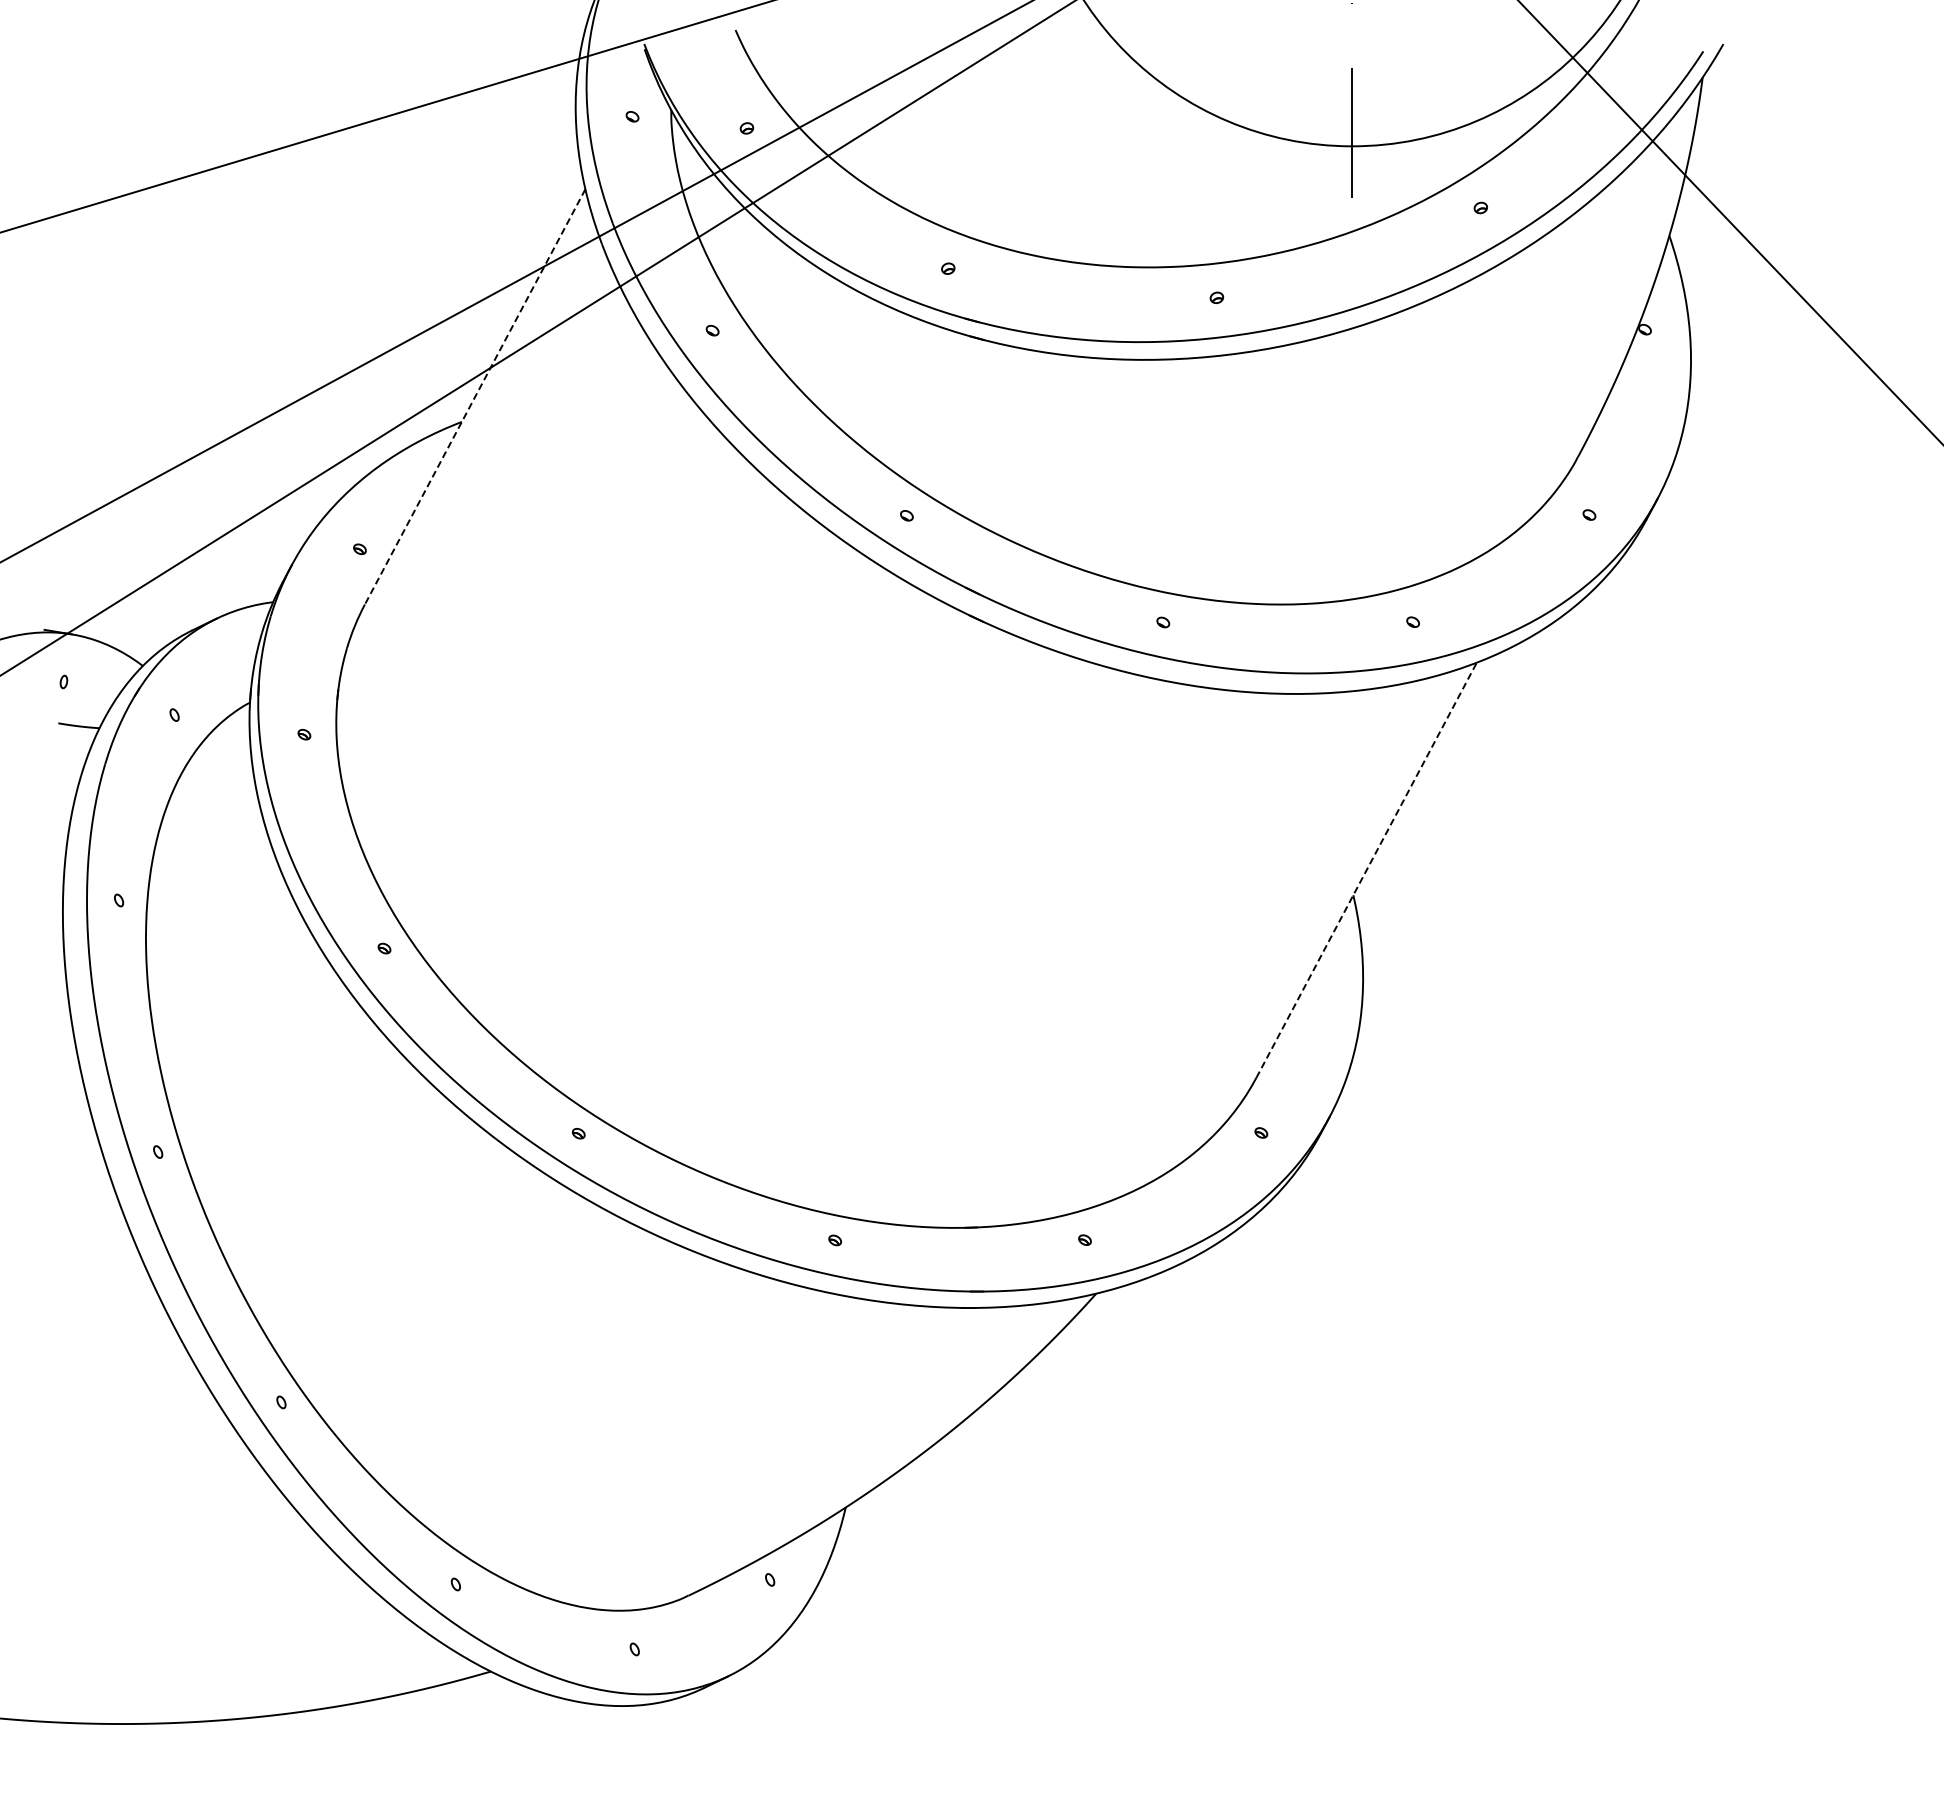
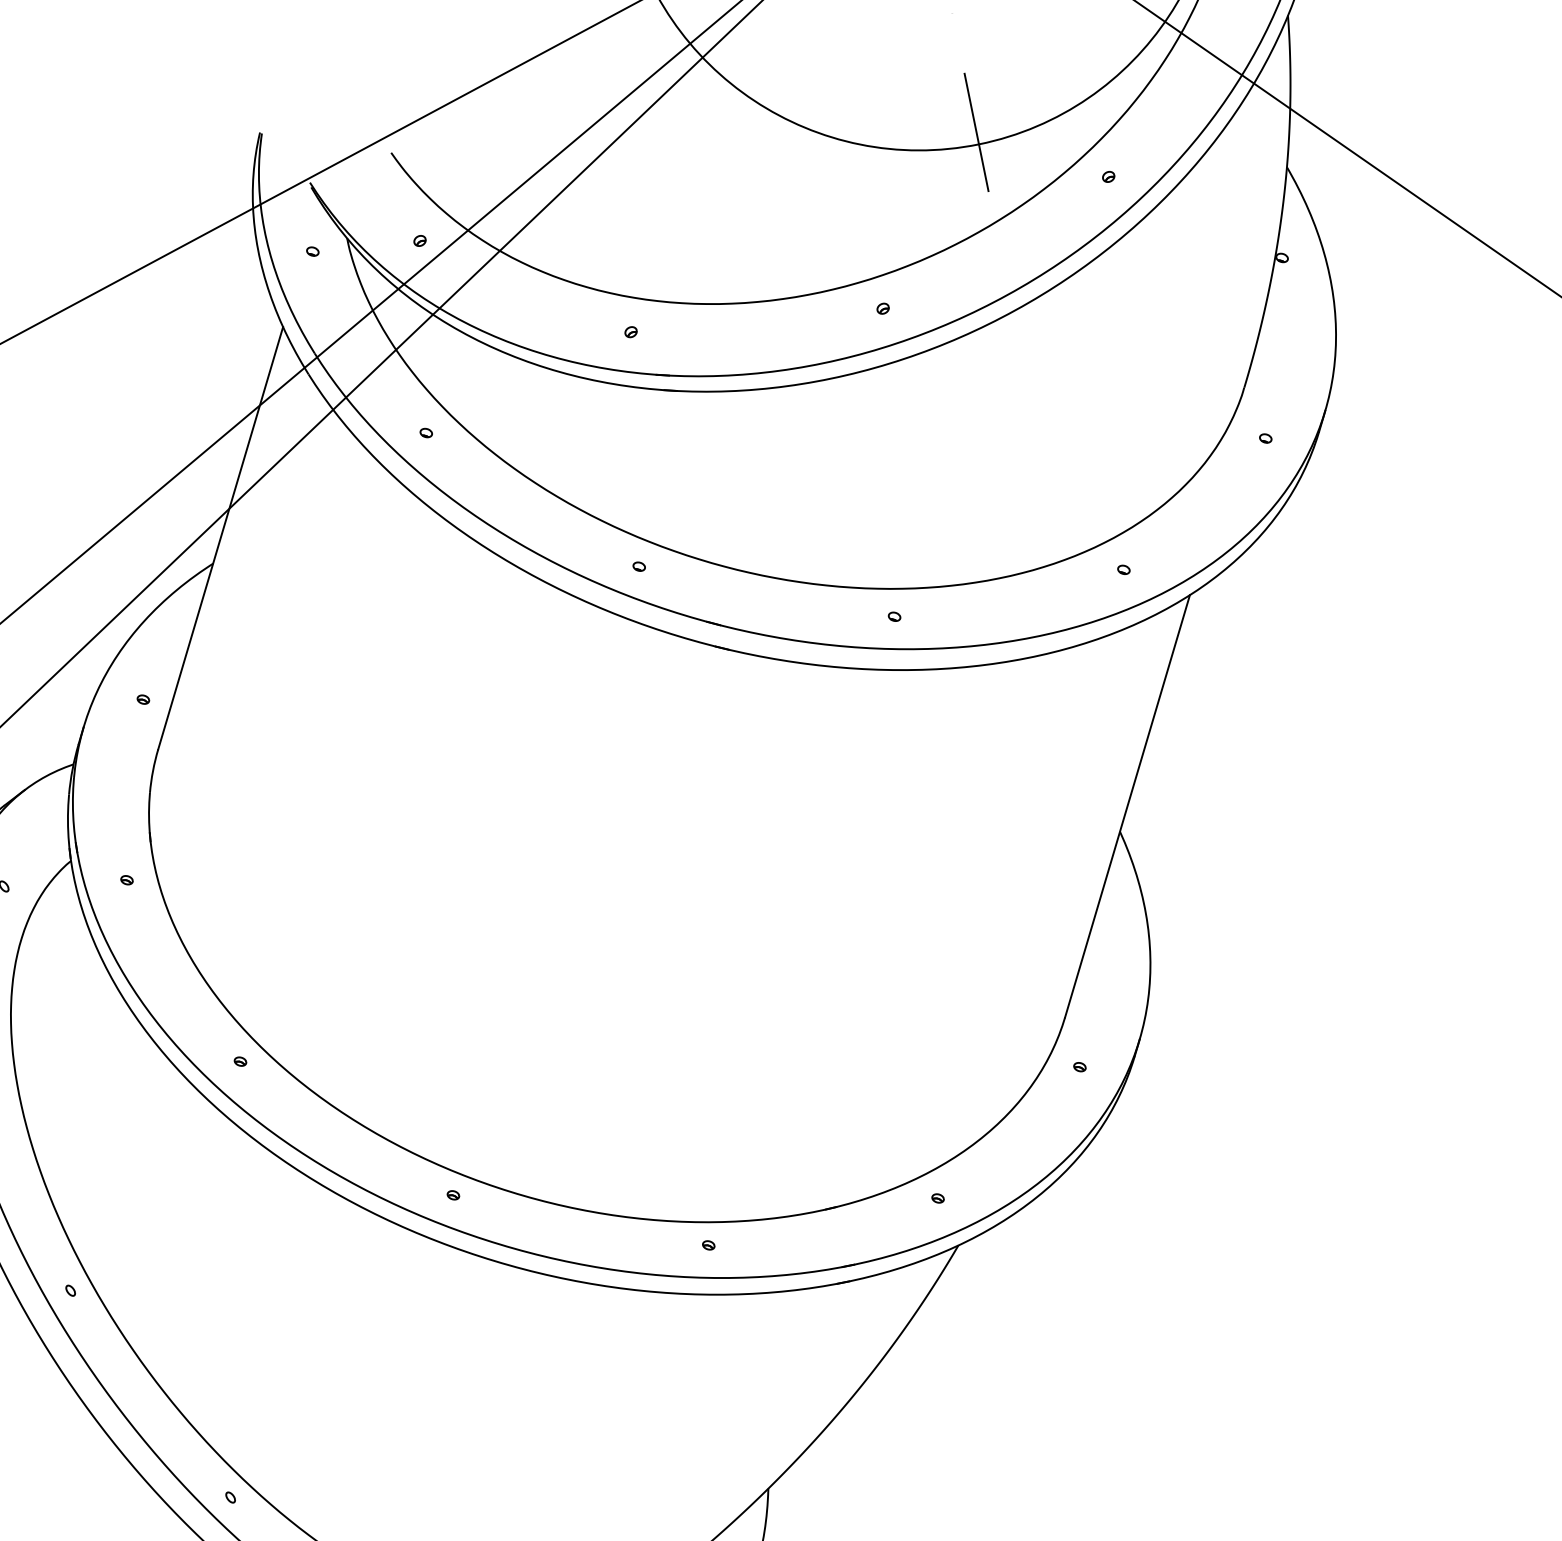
line: (474, 397) -> (220, 538), dashed -> solid
line: (1366, 869) -> (1127, 805), dashed -> solid

